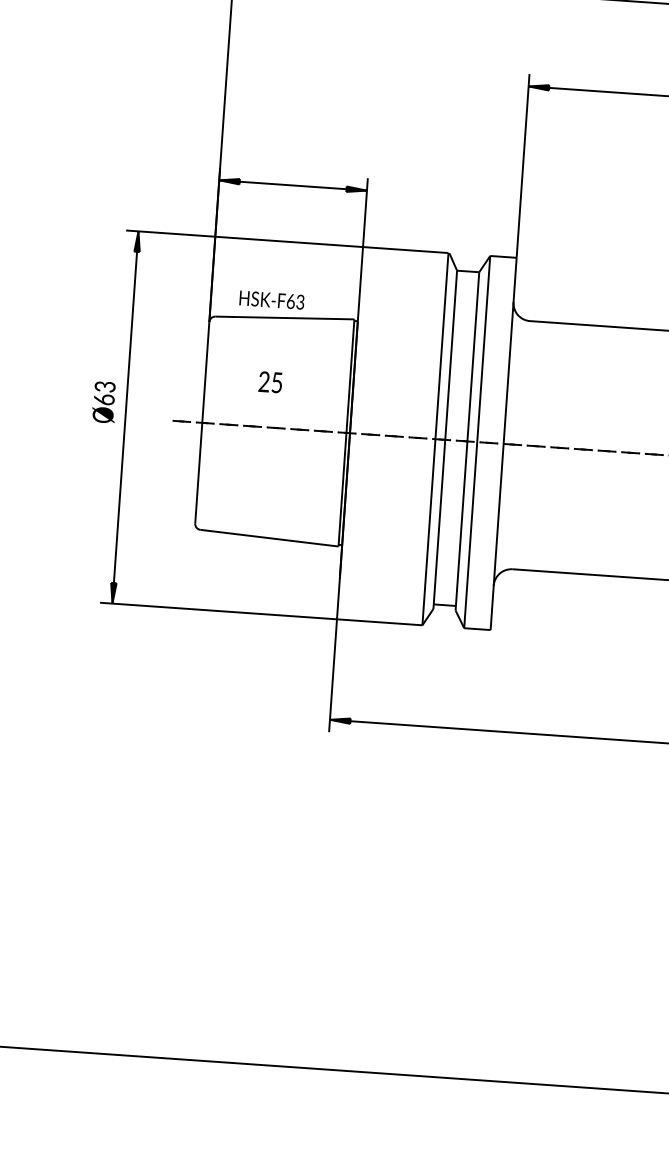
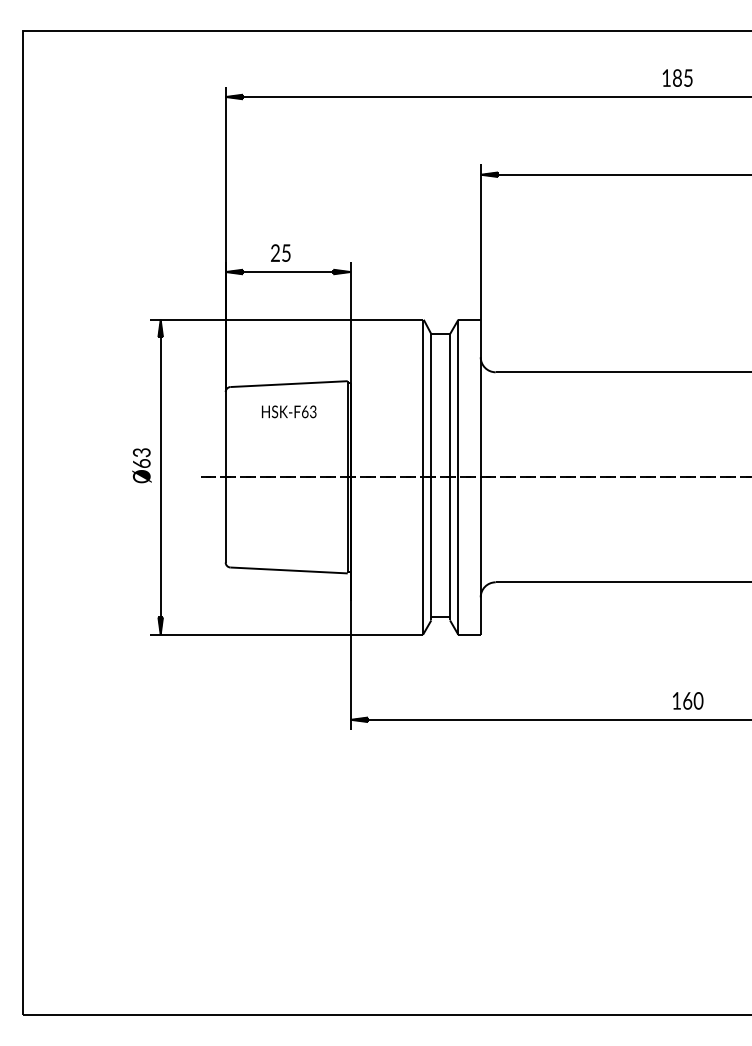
text: (272, 299) -> (289, 411), moved
text: (270, 381) -> (280, 252), moved

